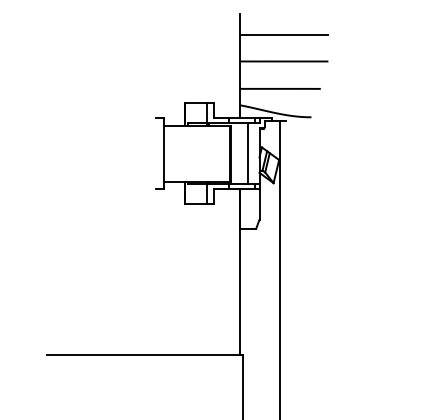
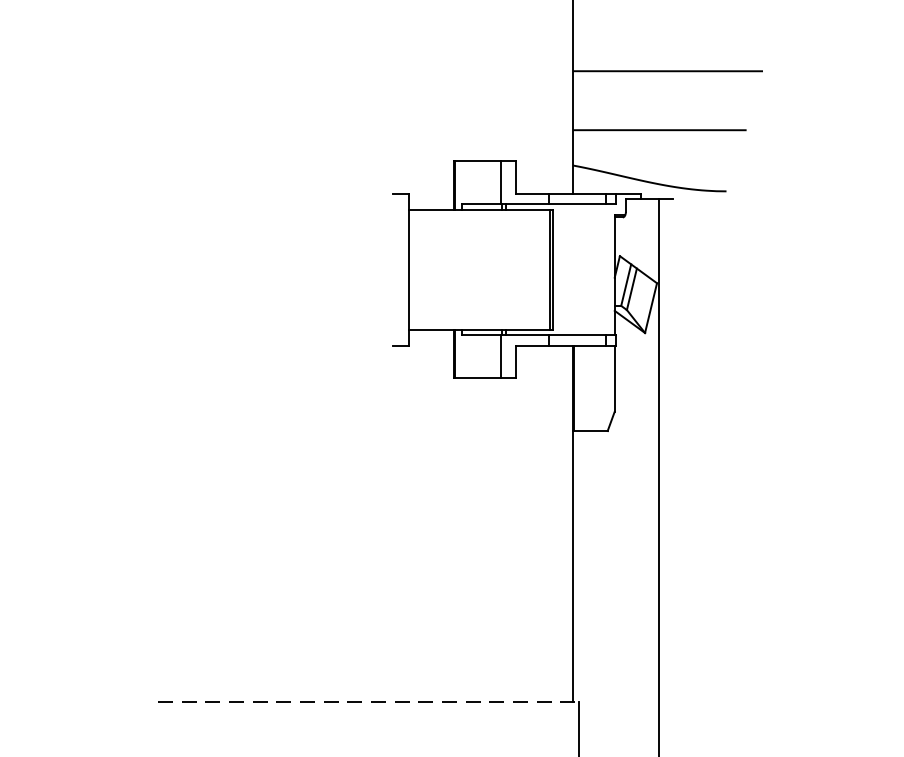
line: (284, 34) -> (668, 13), removed
line: (247, 153) -> (588, 269), removed
line: (144, 354) -> (367, 701), solid -> dashed

